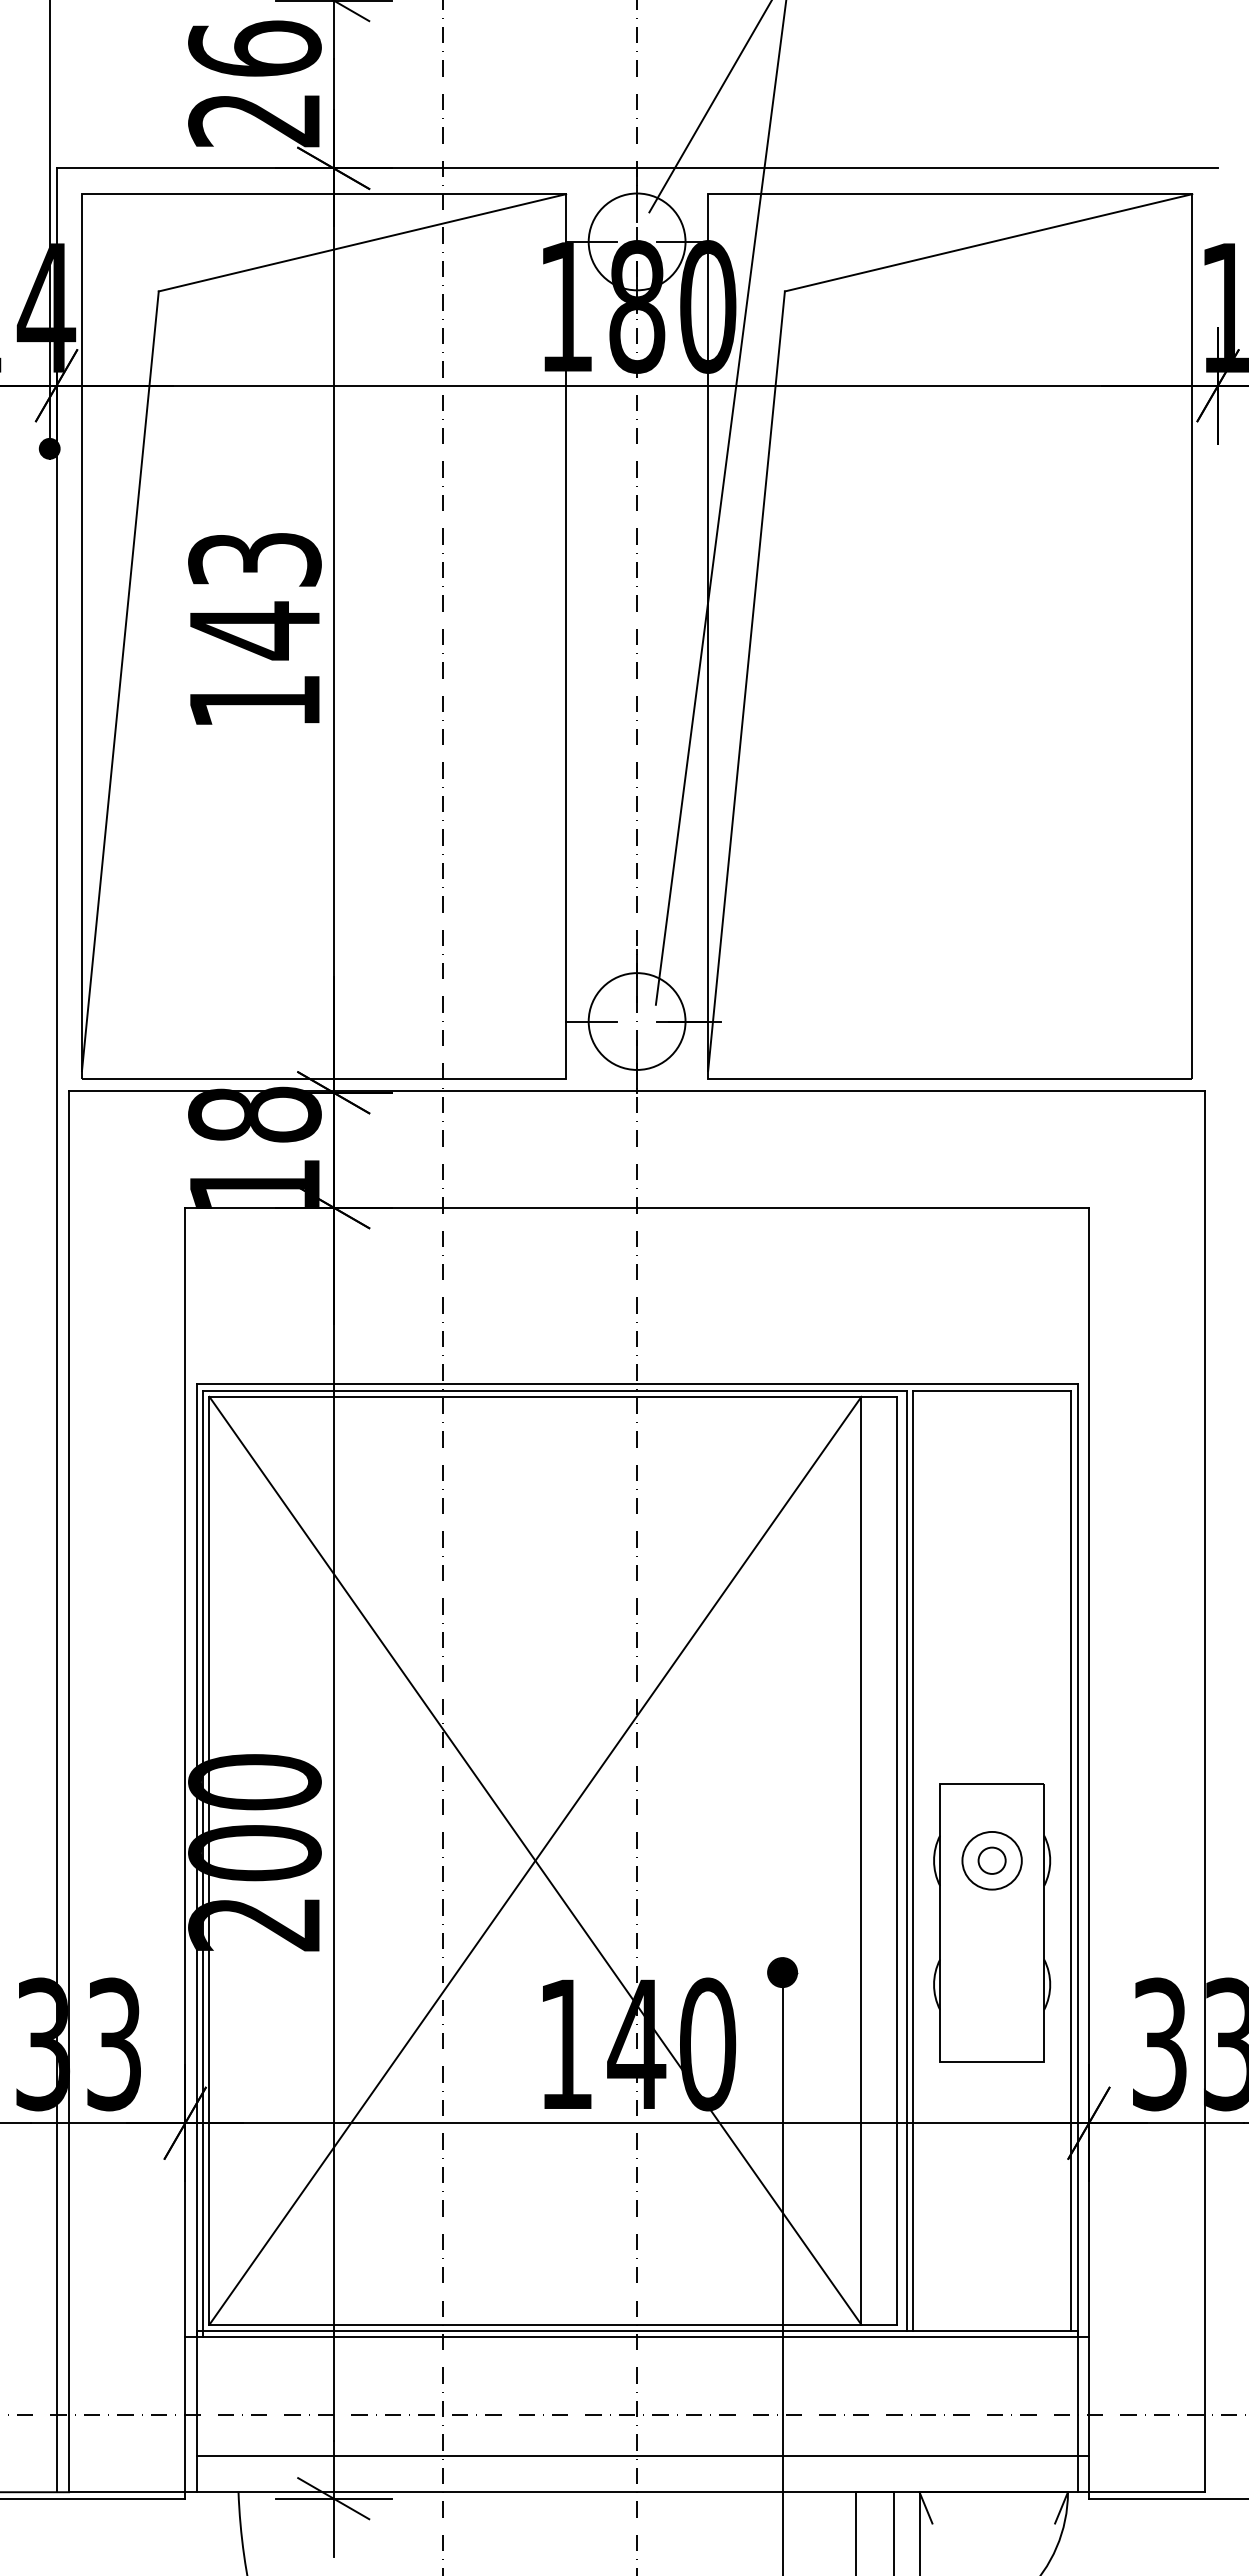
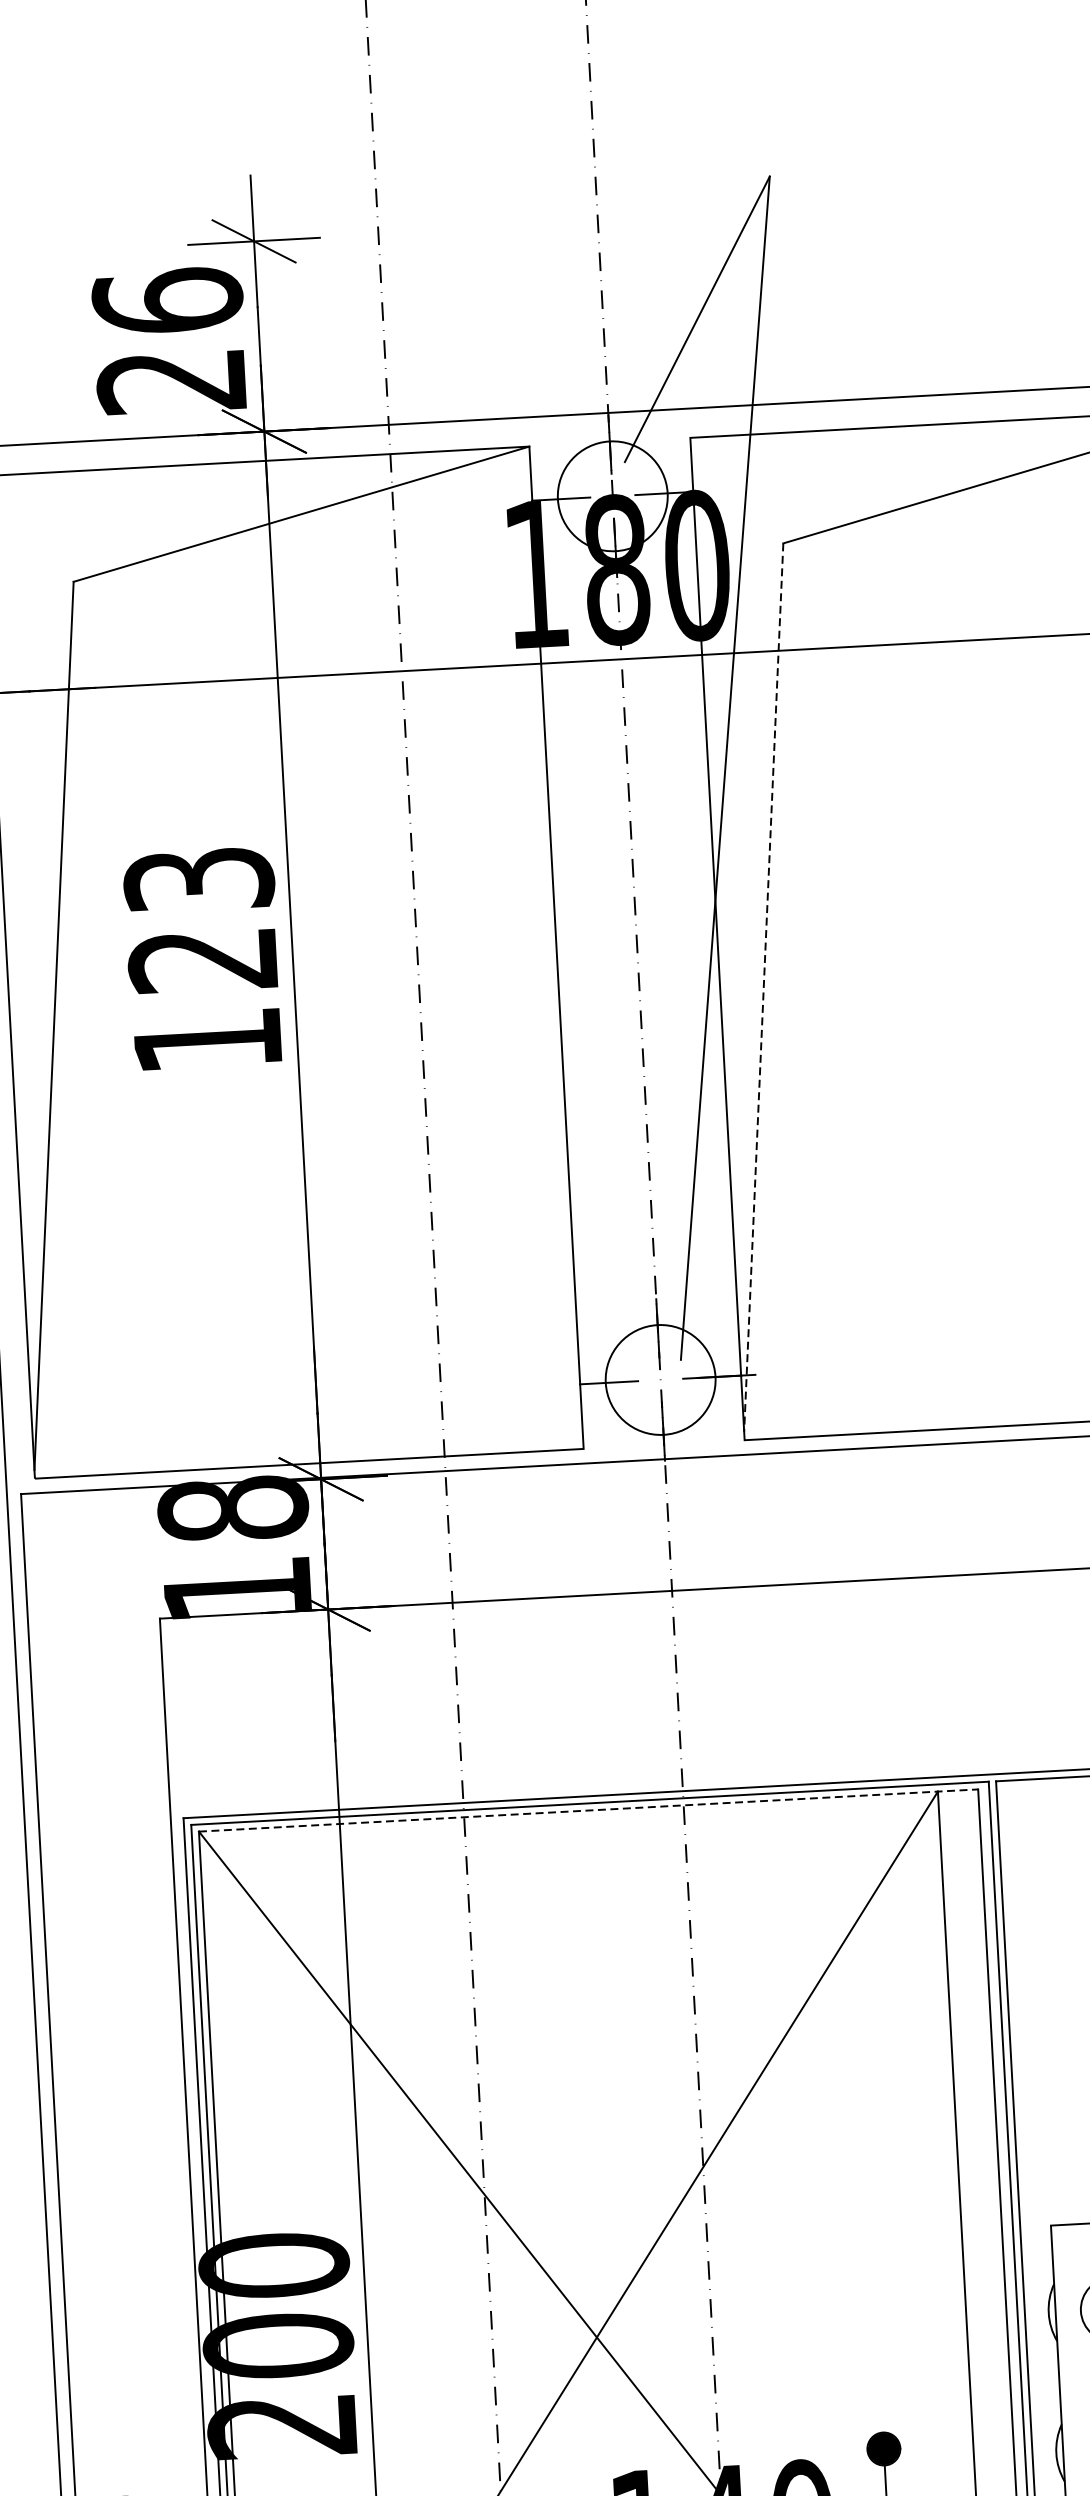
text: (253, 630) -> (201, 960), 143 -> 123
line: (746, 681) -> (763, 987), solid -> dashed
line: (553, 1396) -> (588, 1810), solid -> dashed

